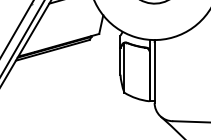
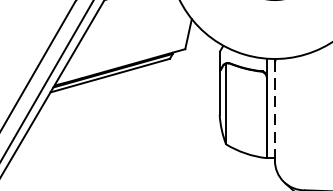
line: (154, 70) -> (274, 108), solid -> dashed

